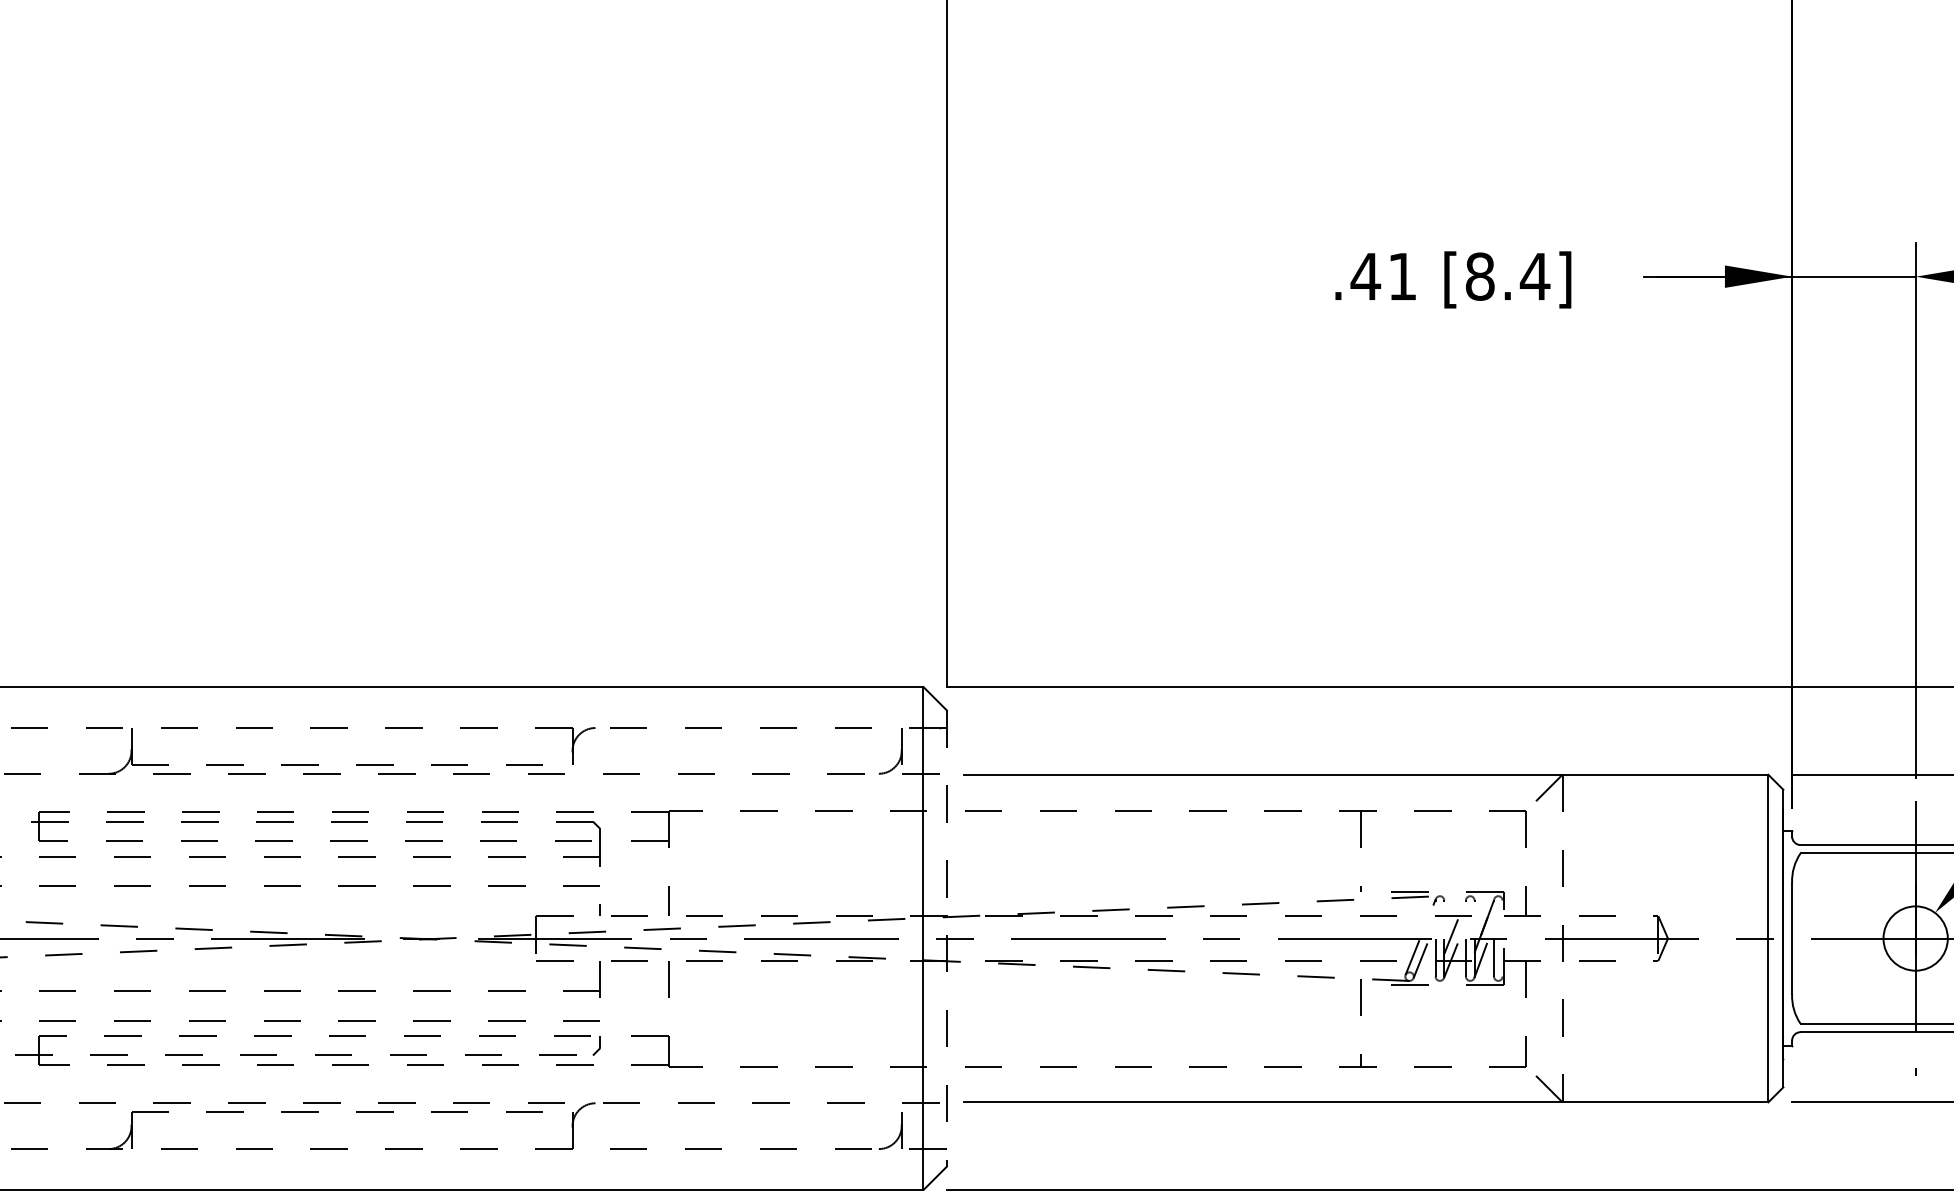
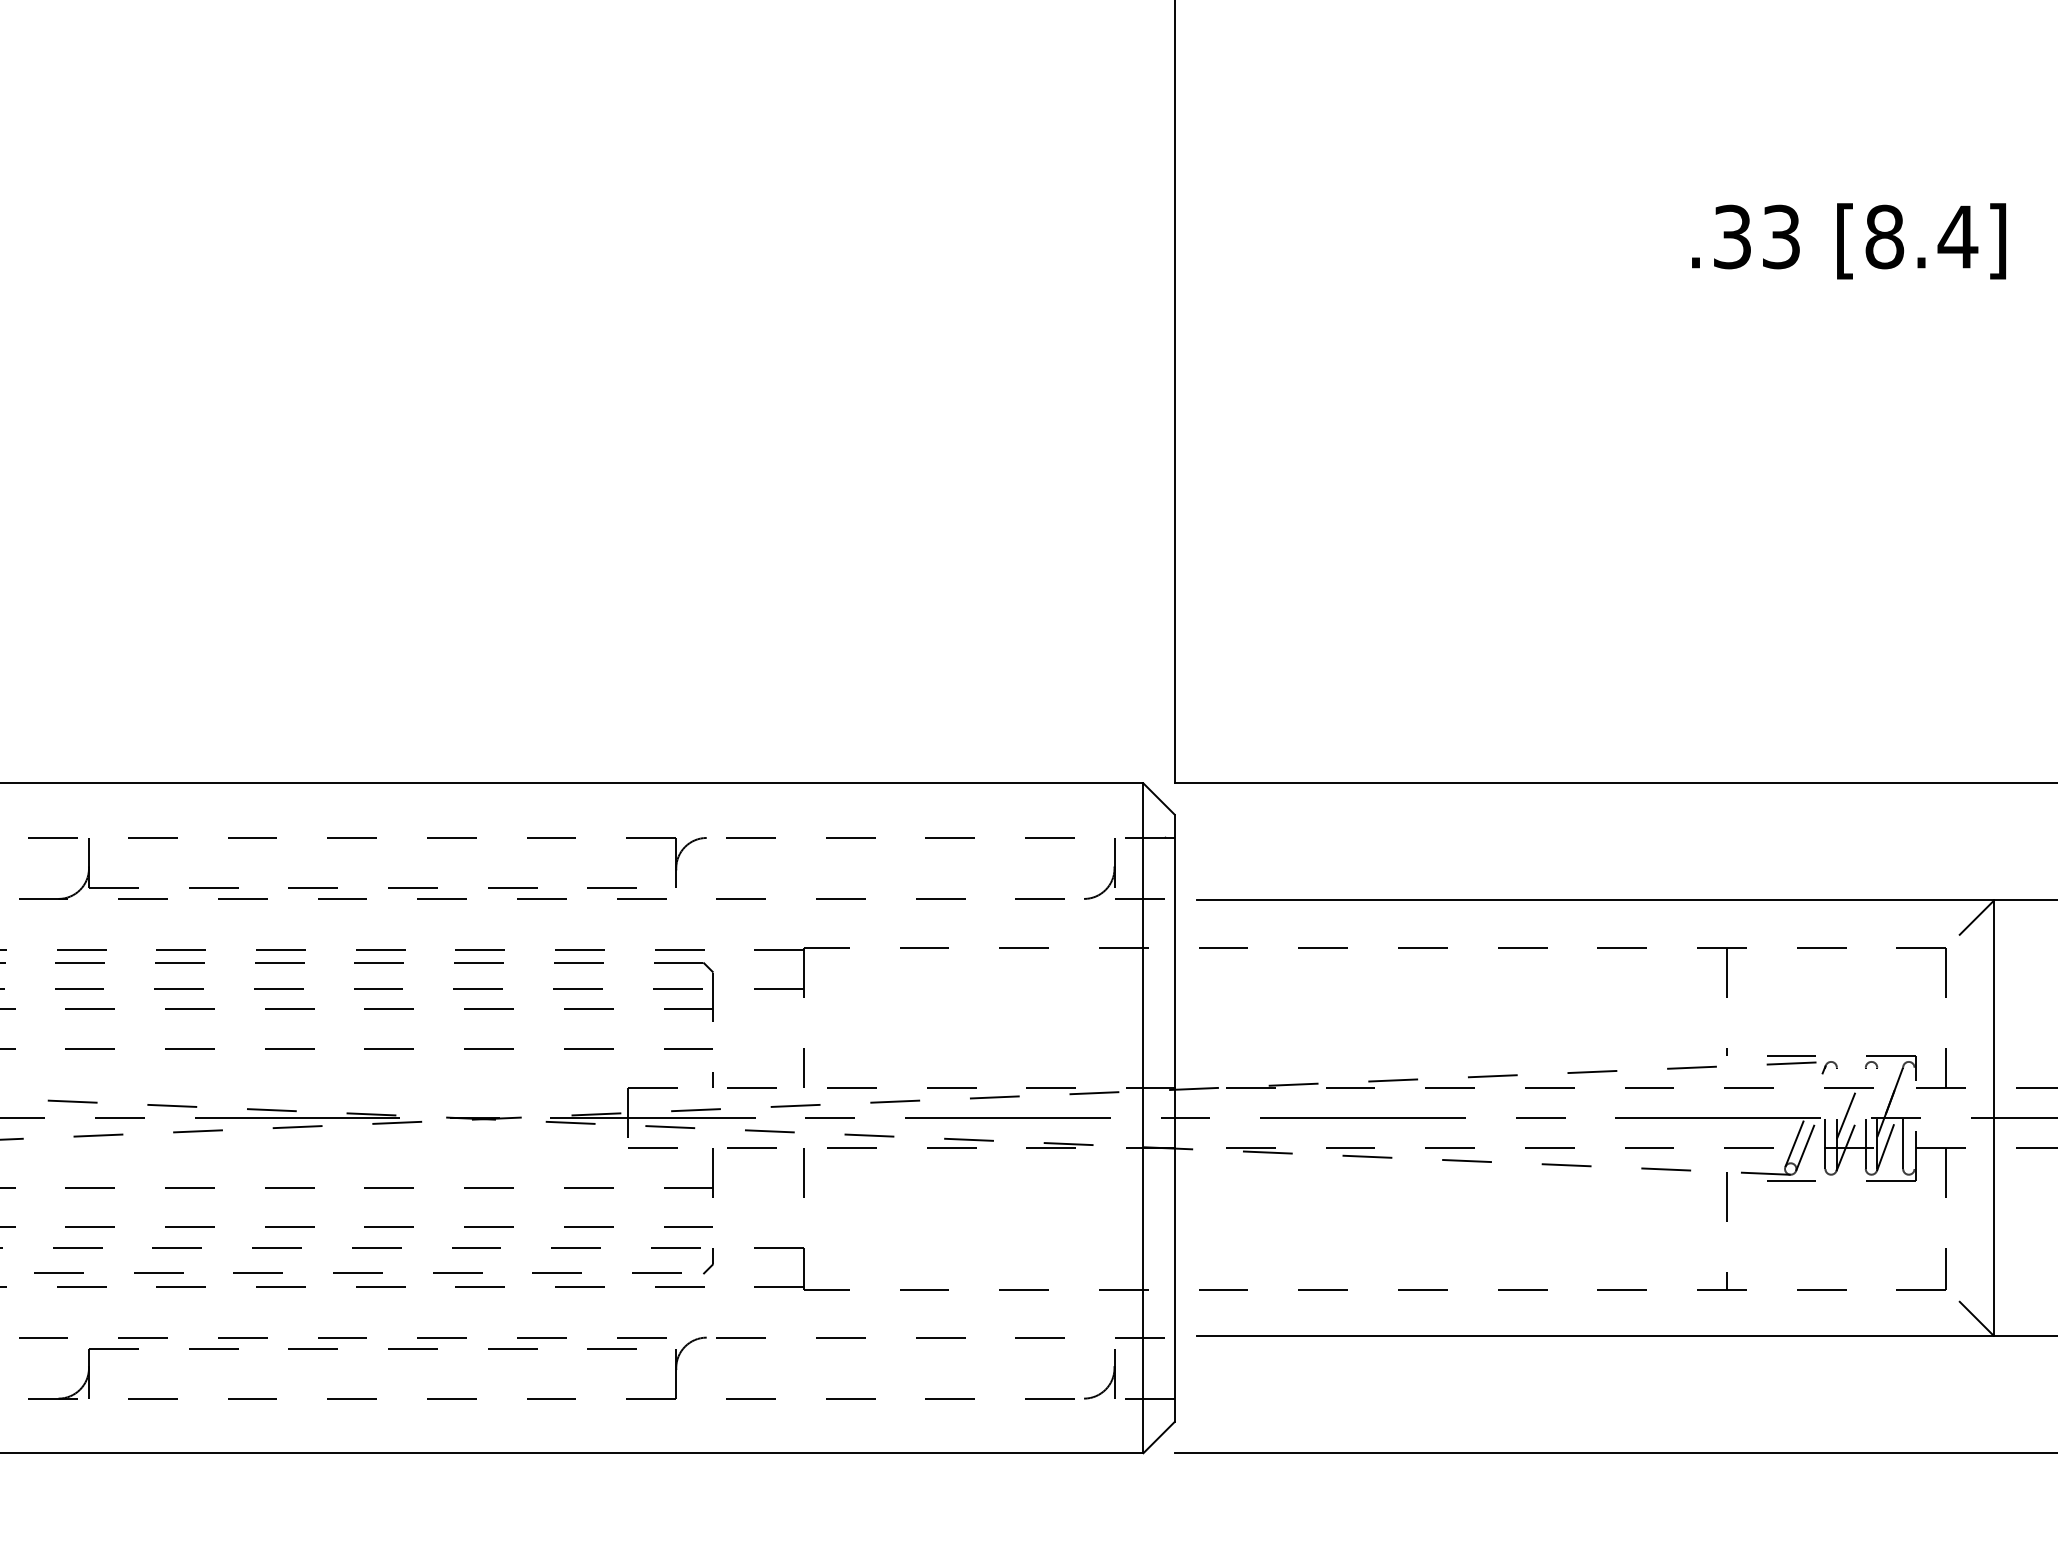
text: (1383, 276) -> (1755, 236), .41 -> .33
line: (1562, 938) -> (1994, 1118), dashed -> solid
line: (946, 939) -> (1174, 1119), dashed -> solid

